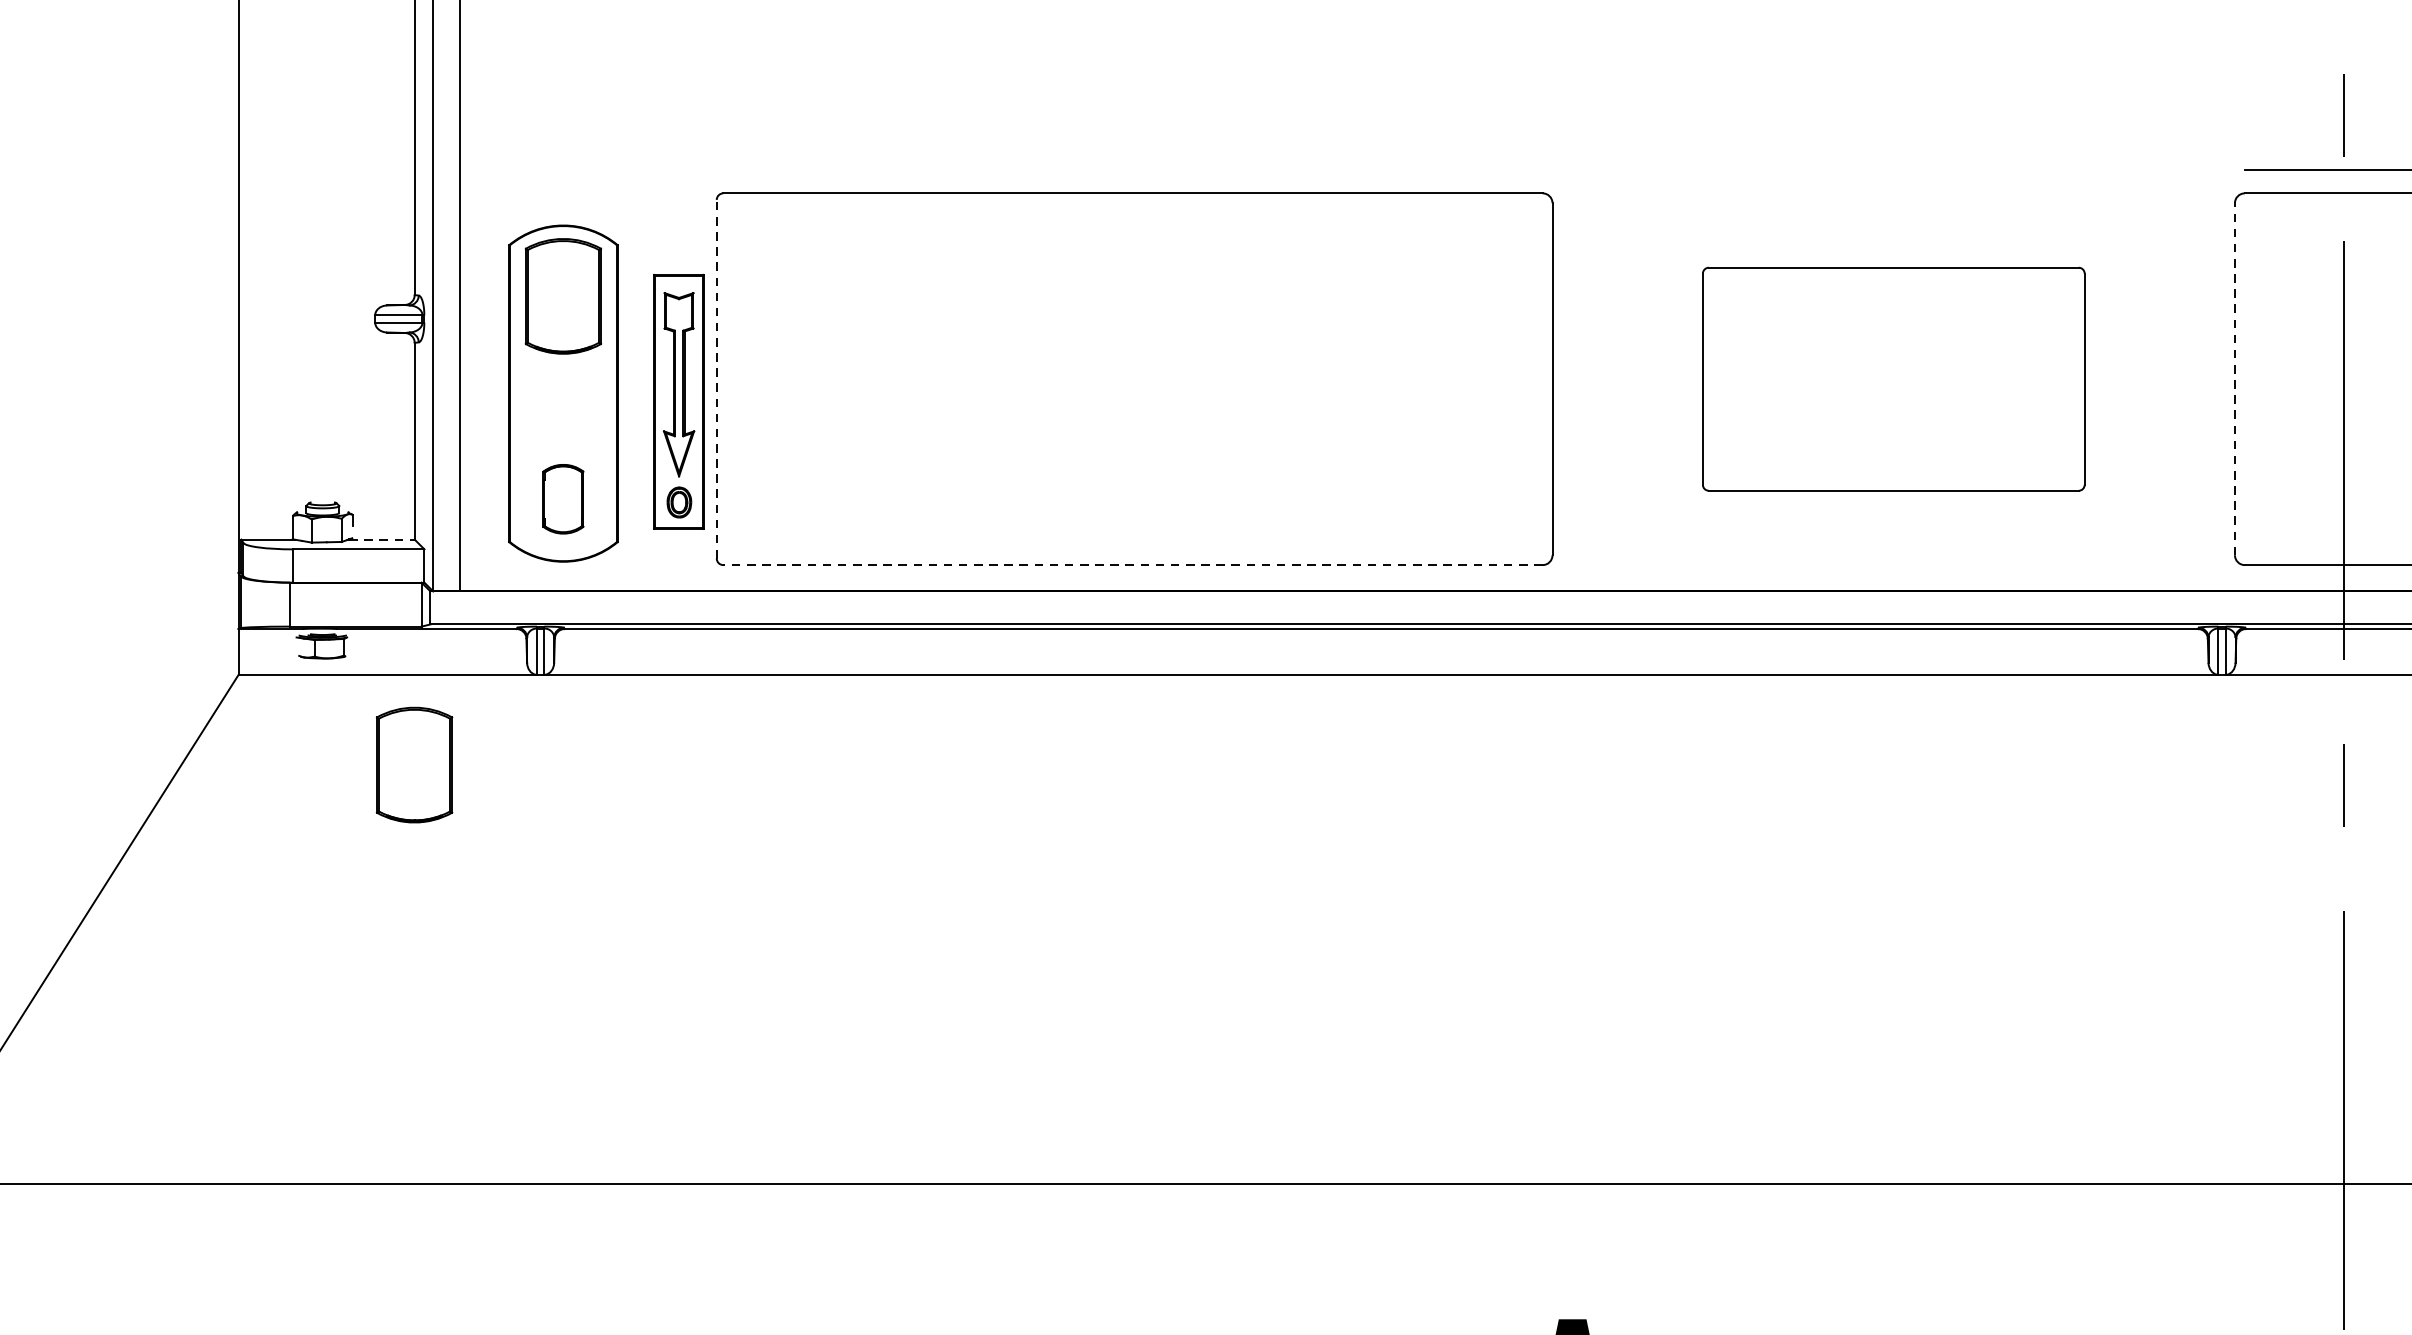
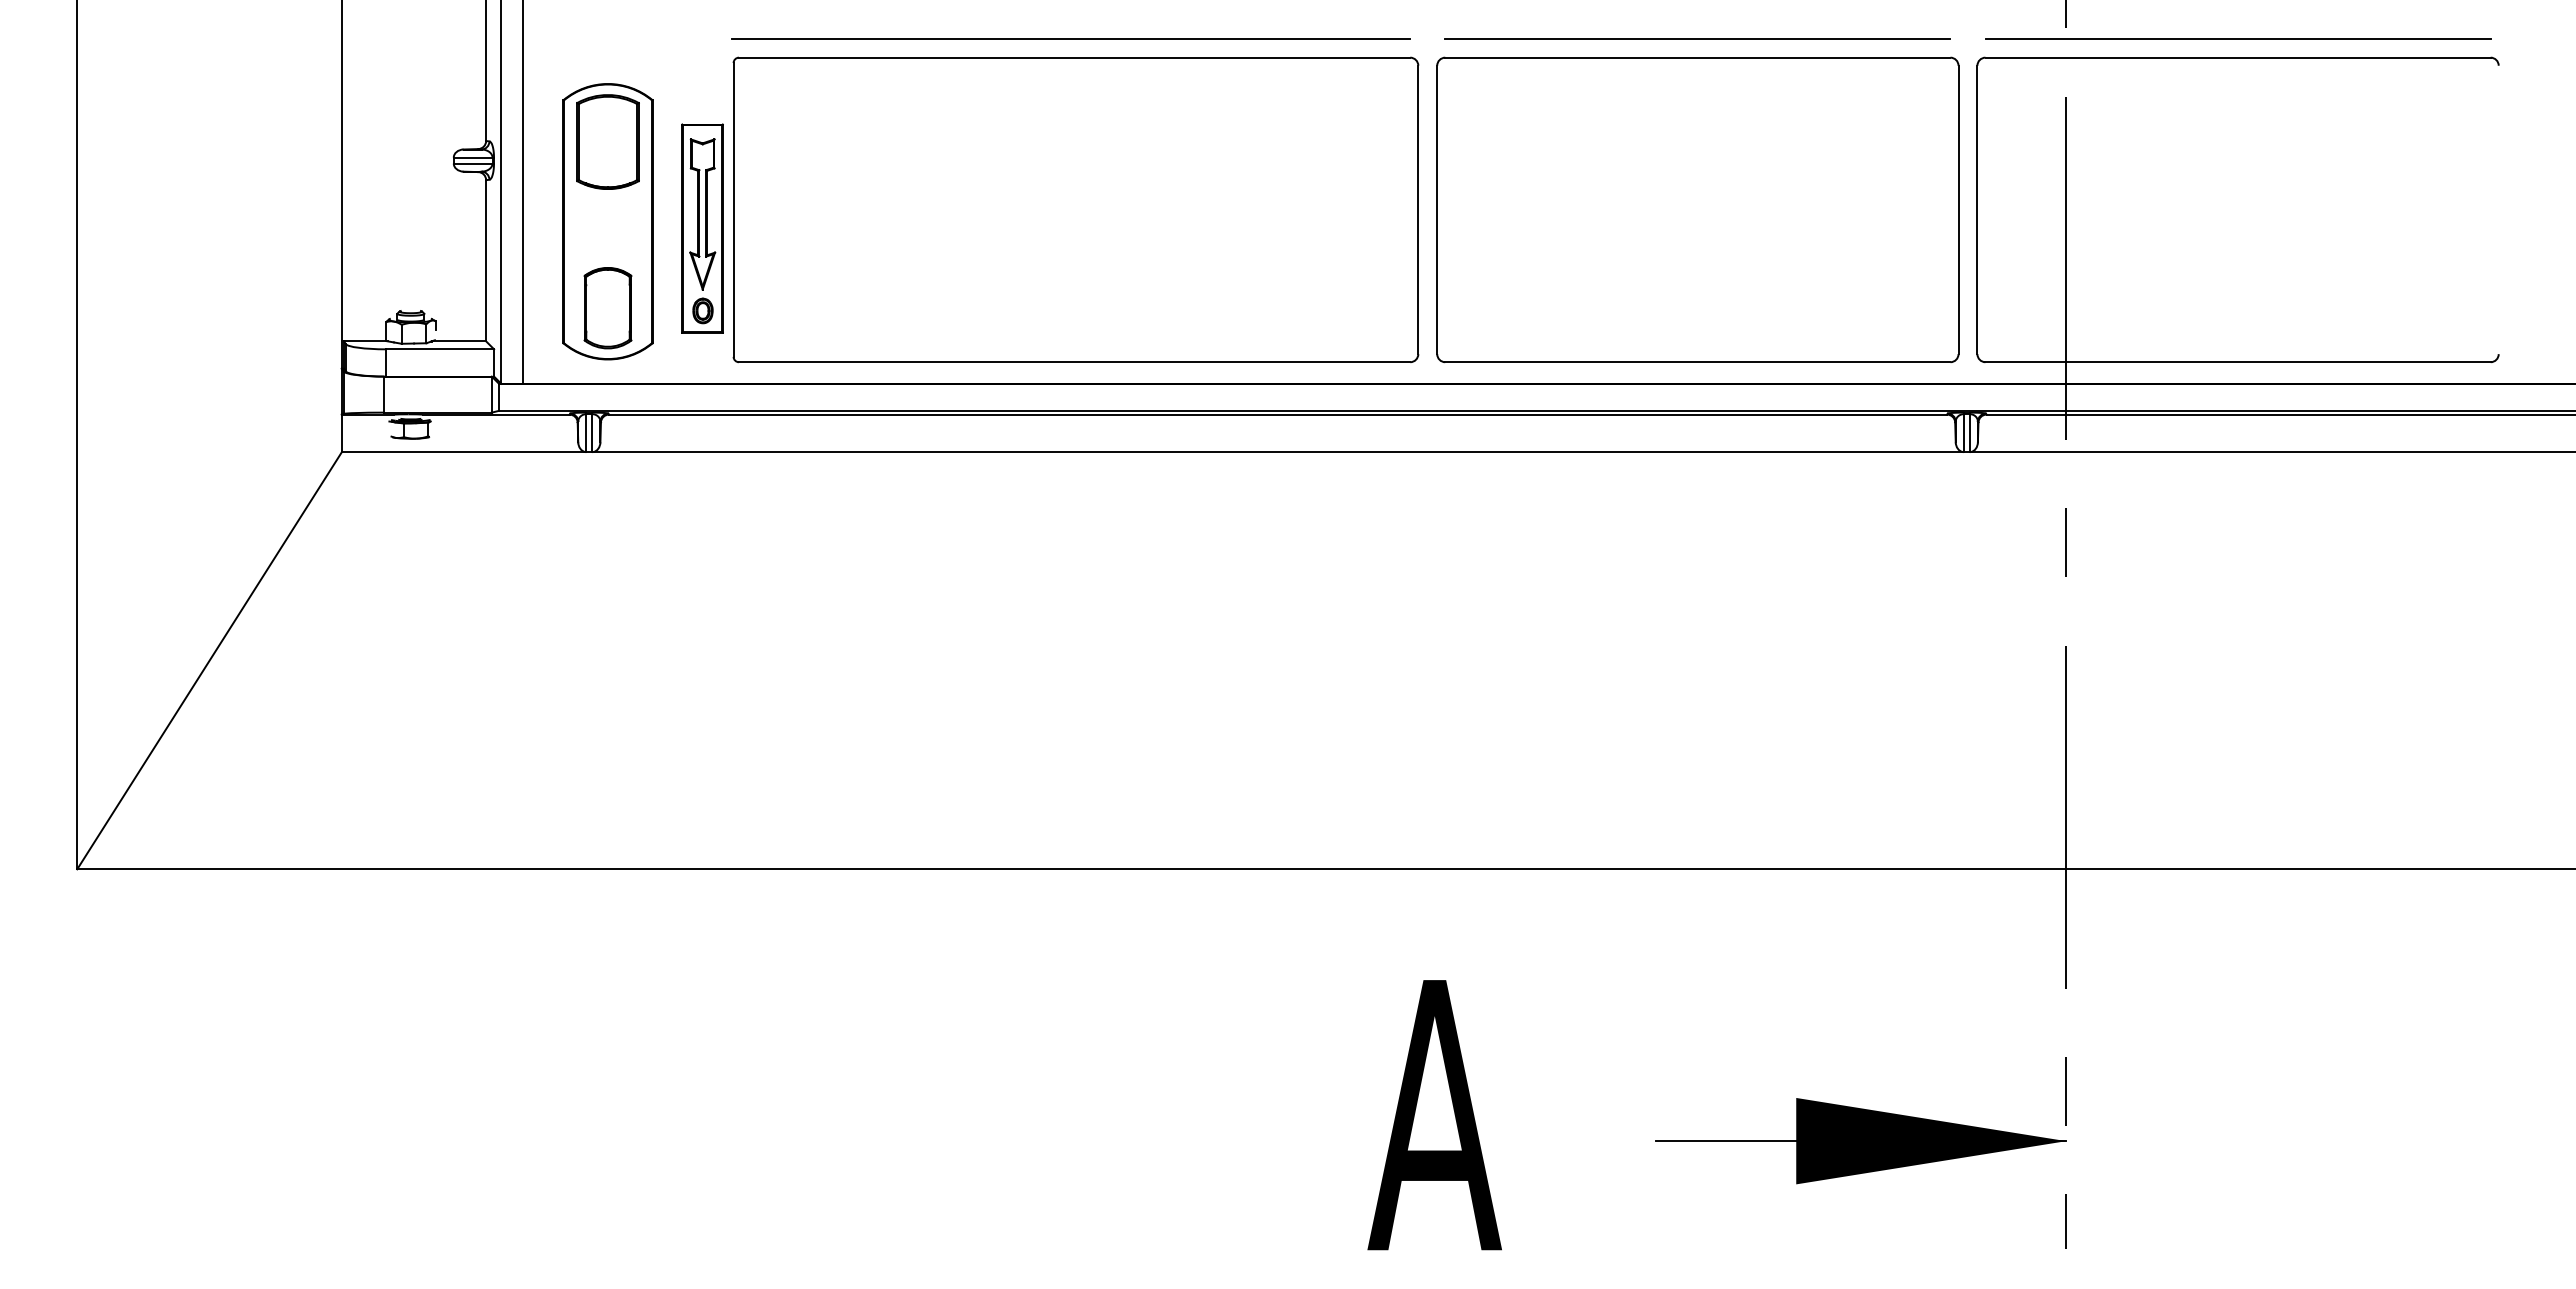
line: (1129, 169) -> (1071, 38), added
line: (1893, 169) -> (1697, 38), added
line: (716, 378) -> (733, 209), dashed -> solid
part: (1893, 378) -> (1697, 209), size x1.67
line: (2235, 378) -> (1977, 209), dashed -> solid
part: (562, 499) -> (607, 308), size x1.43
line: (382, 539) -> (459, 341), dashed -> solid
line: (1132, 565) -> (1074, 362), dashed -> solid
part: (413, 764) -> (485, 525), removed

